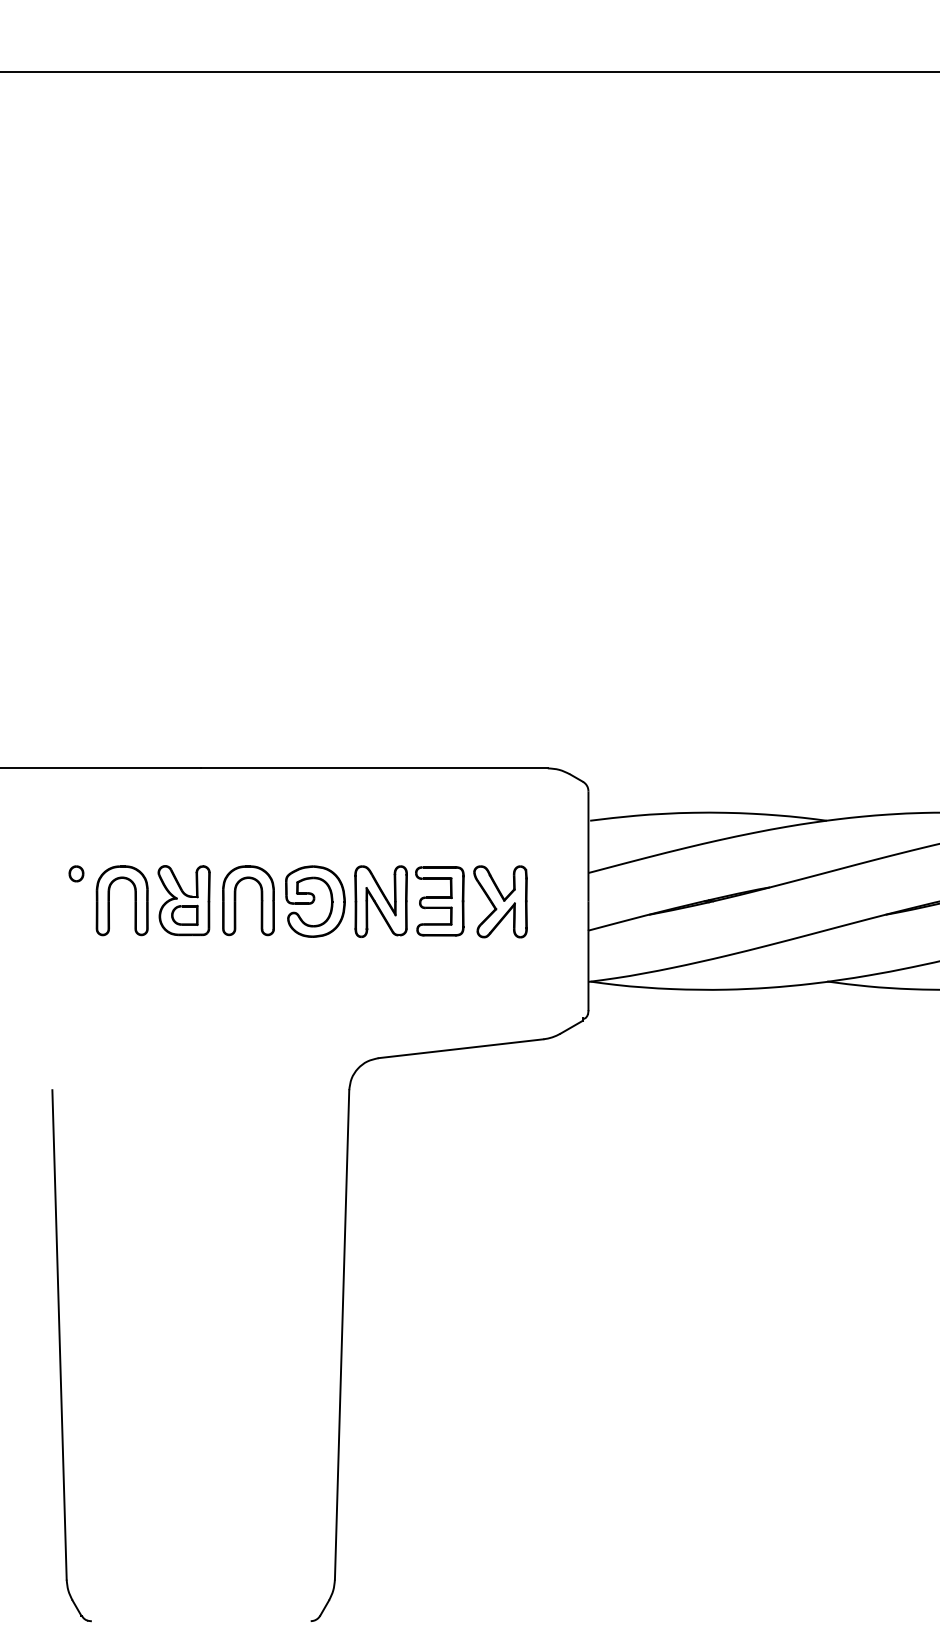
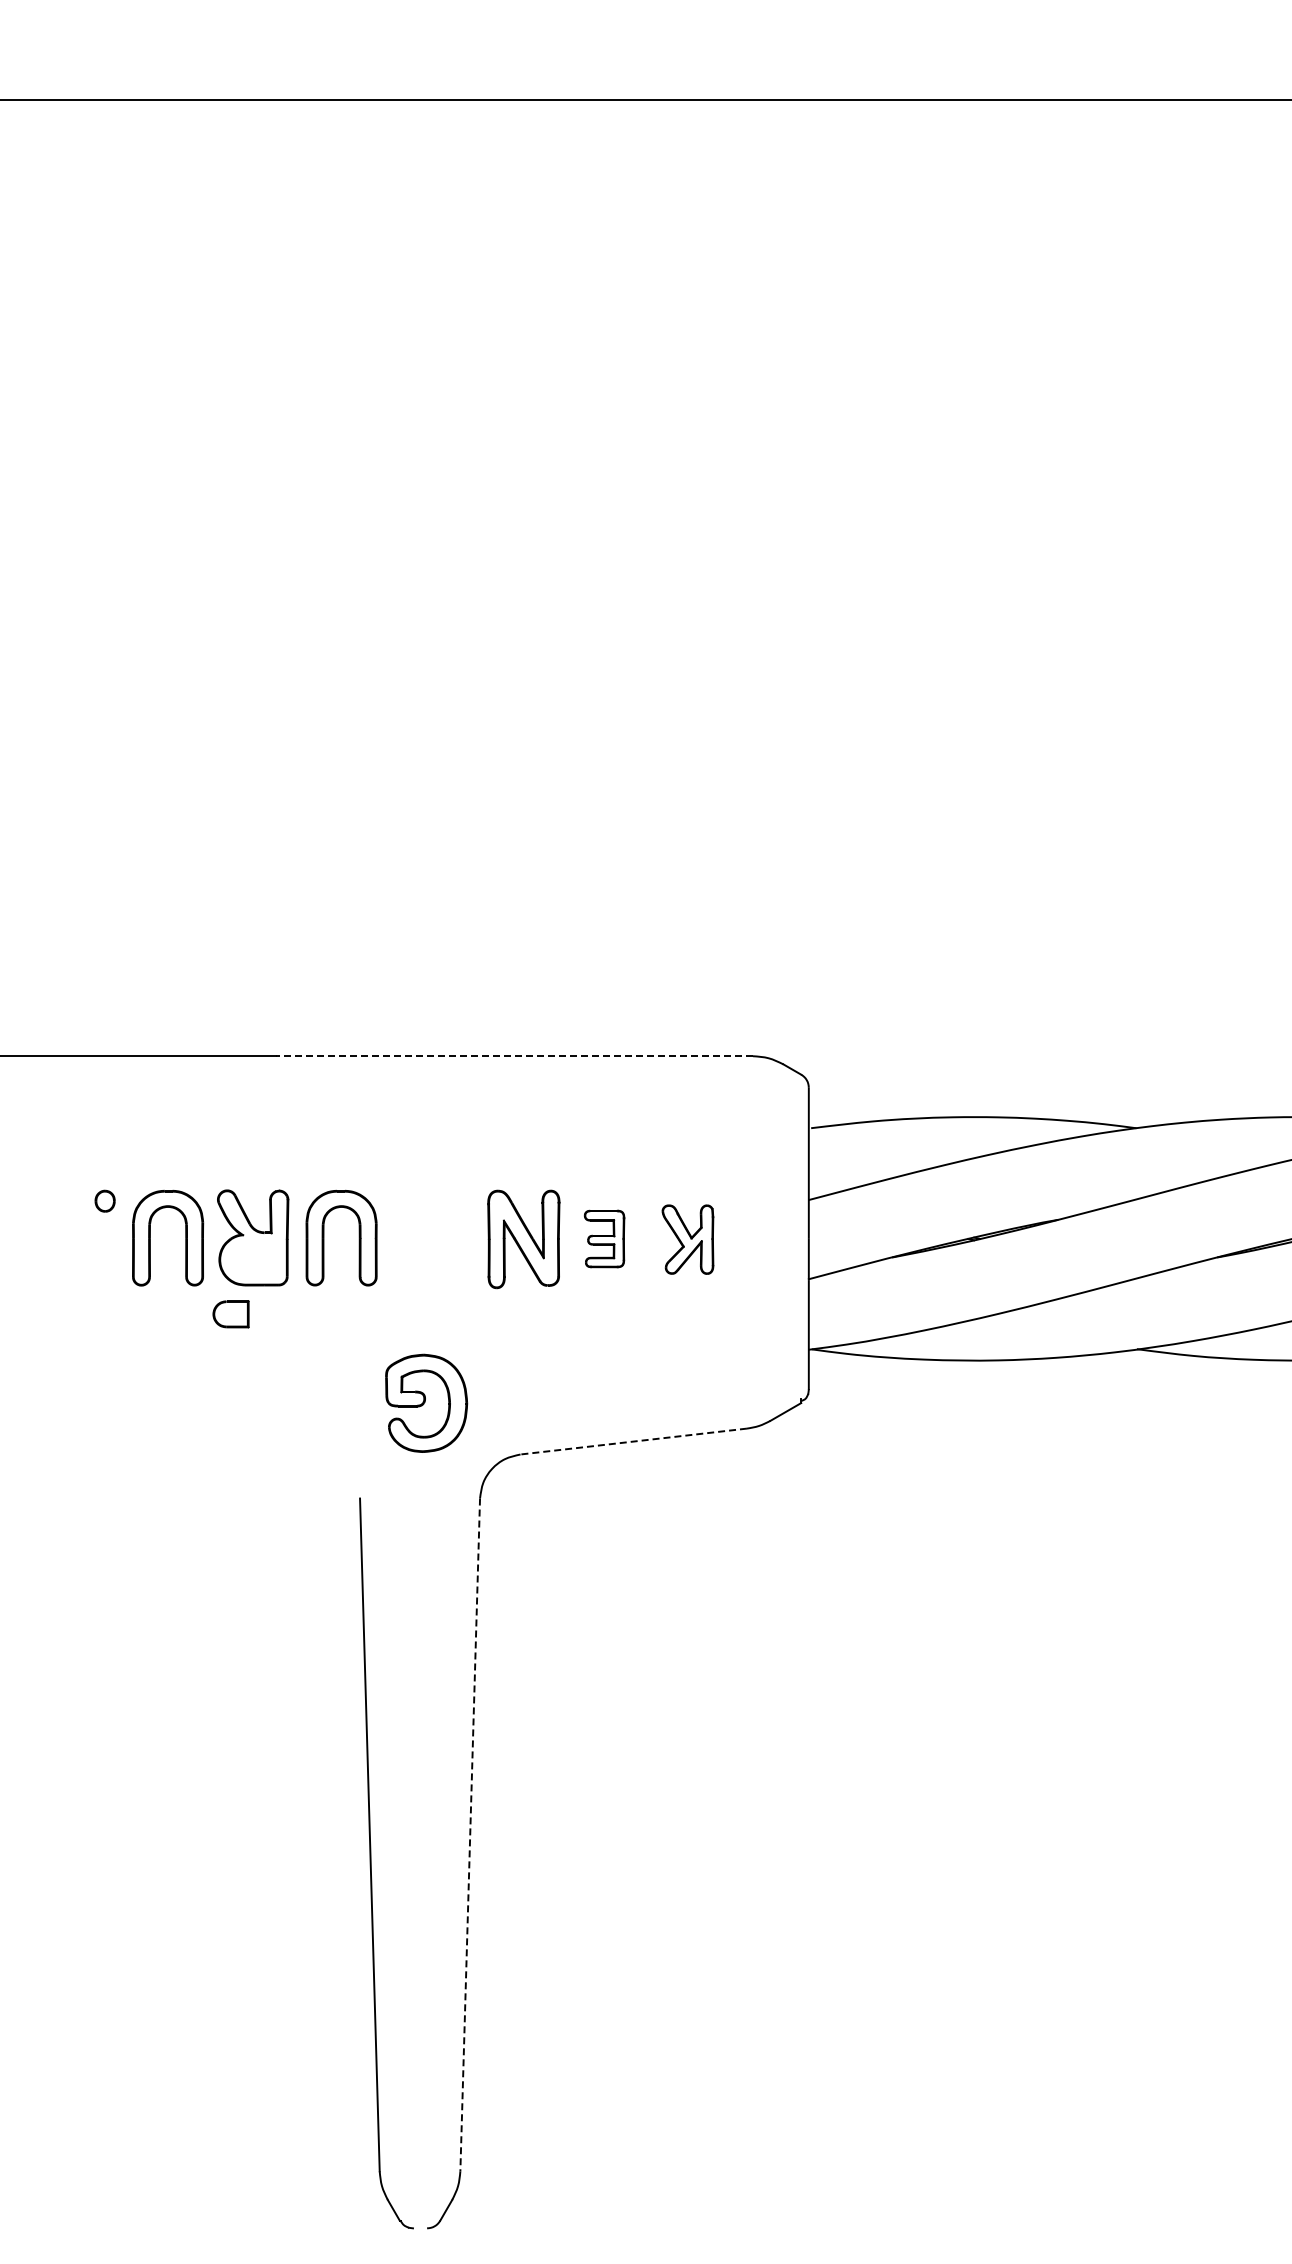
line: (374, 768) -> (514, 1056), solid -> dashed
part: (315, 900) -> (426, 1402), moved
part: (439, 900) -> (604, 1238), size x0.6
part: (500, 901) -> (687, 1239), size x0.7
part: (184, 915) -> (230, 1314), moved
line: (460, 1048) -> (633, 1441), solid -> dashed
line: (342, 1334) -> (470, 1834), solid -> dashed
part: (60, 1355) -> (371, 1863), moved

